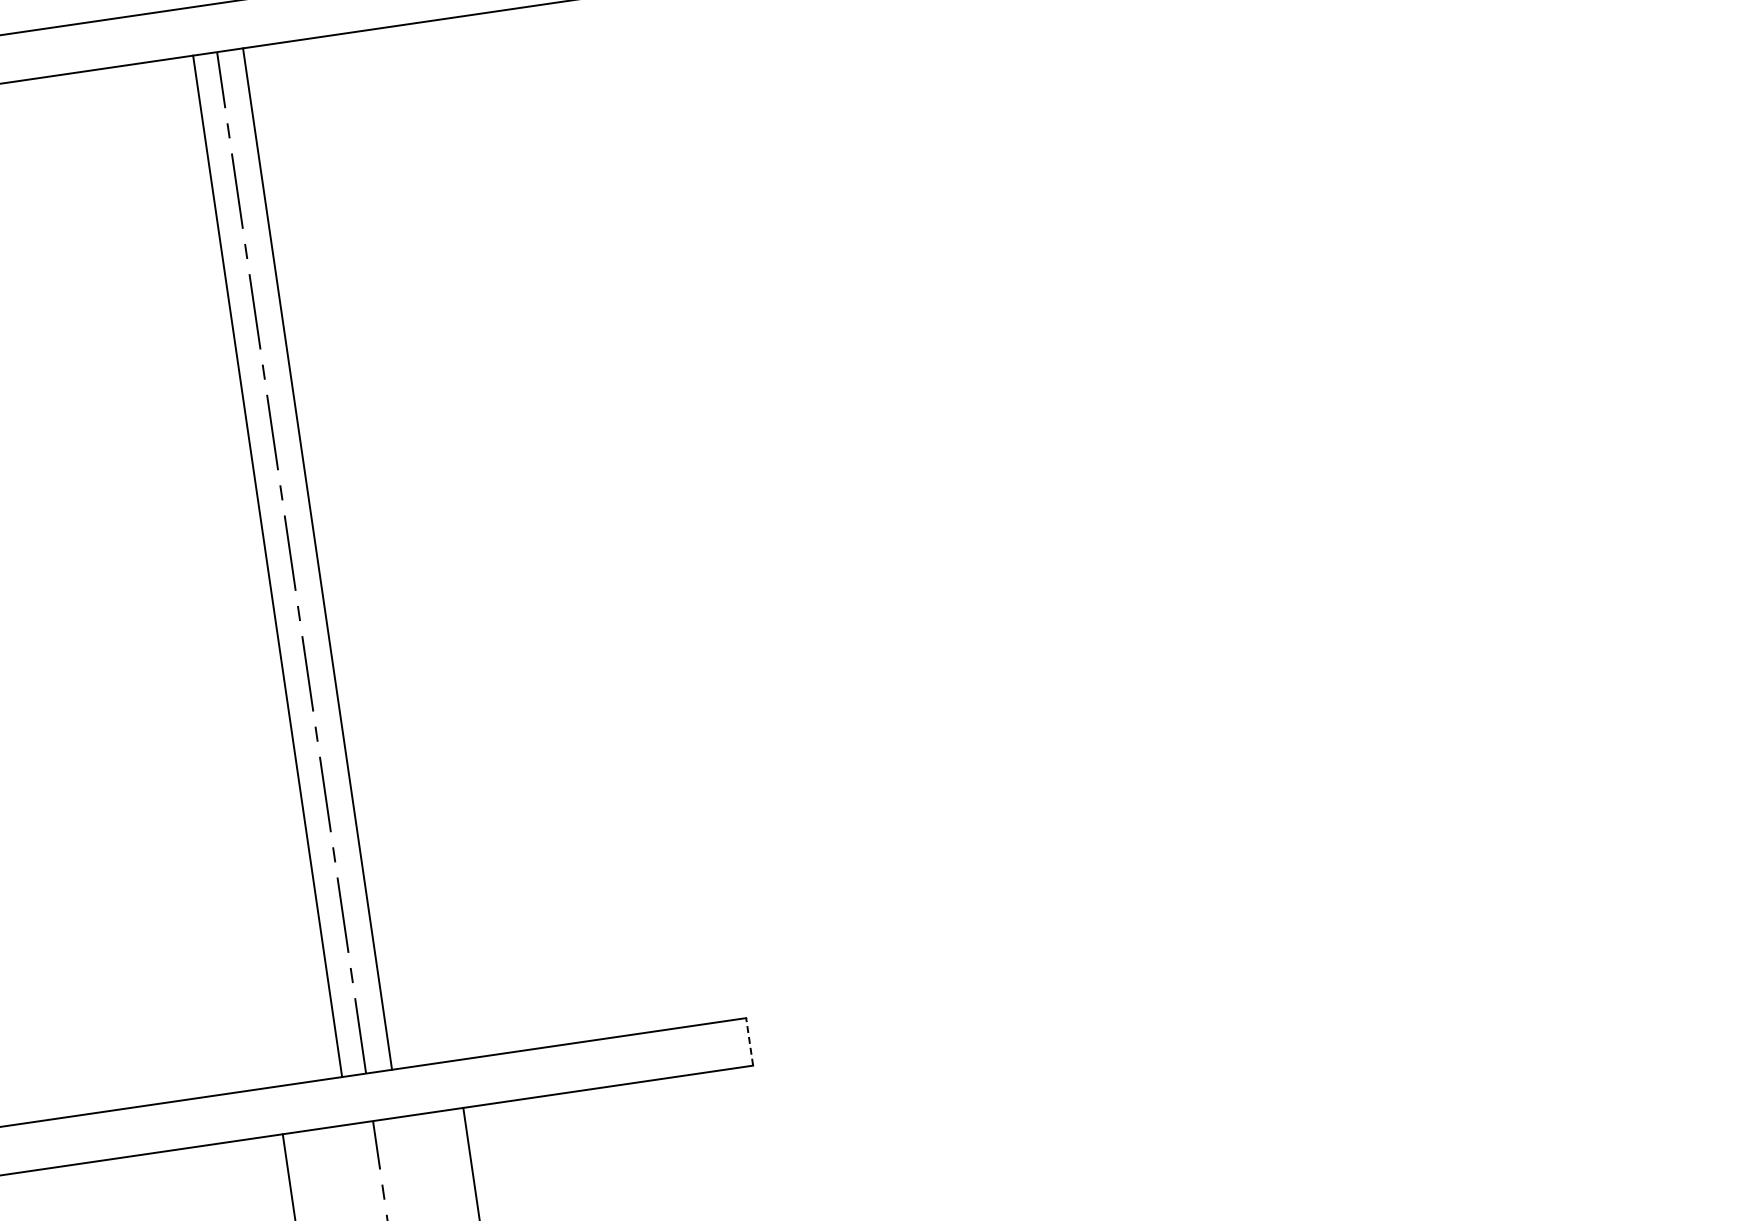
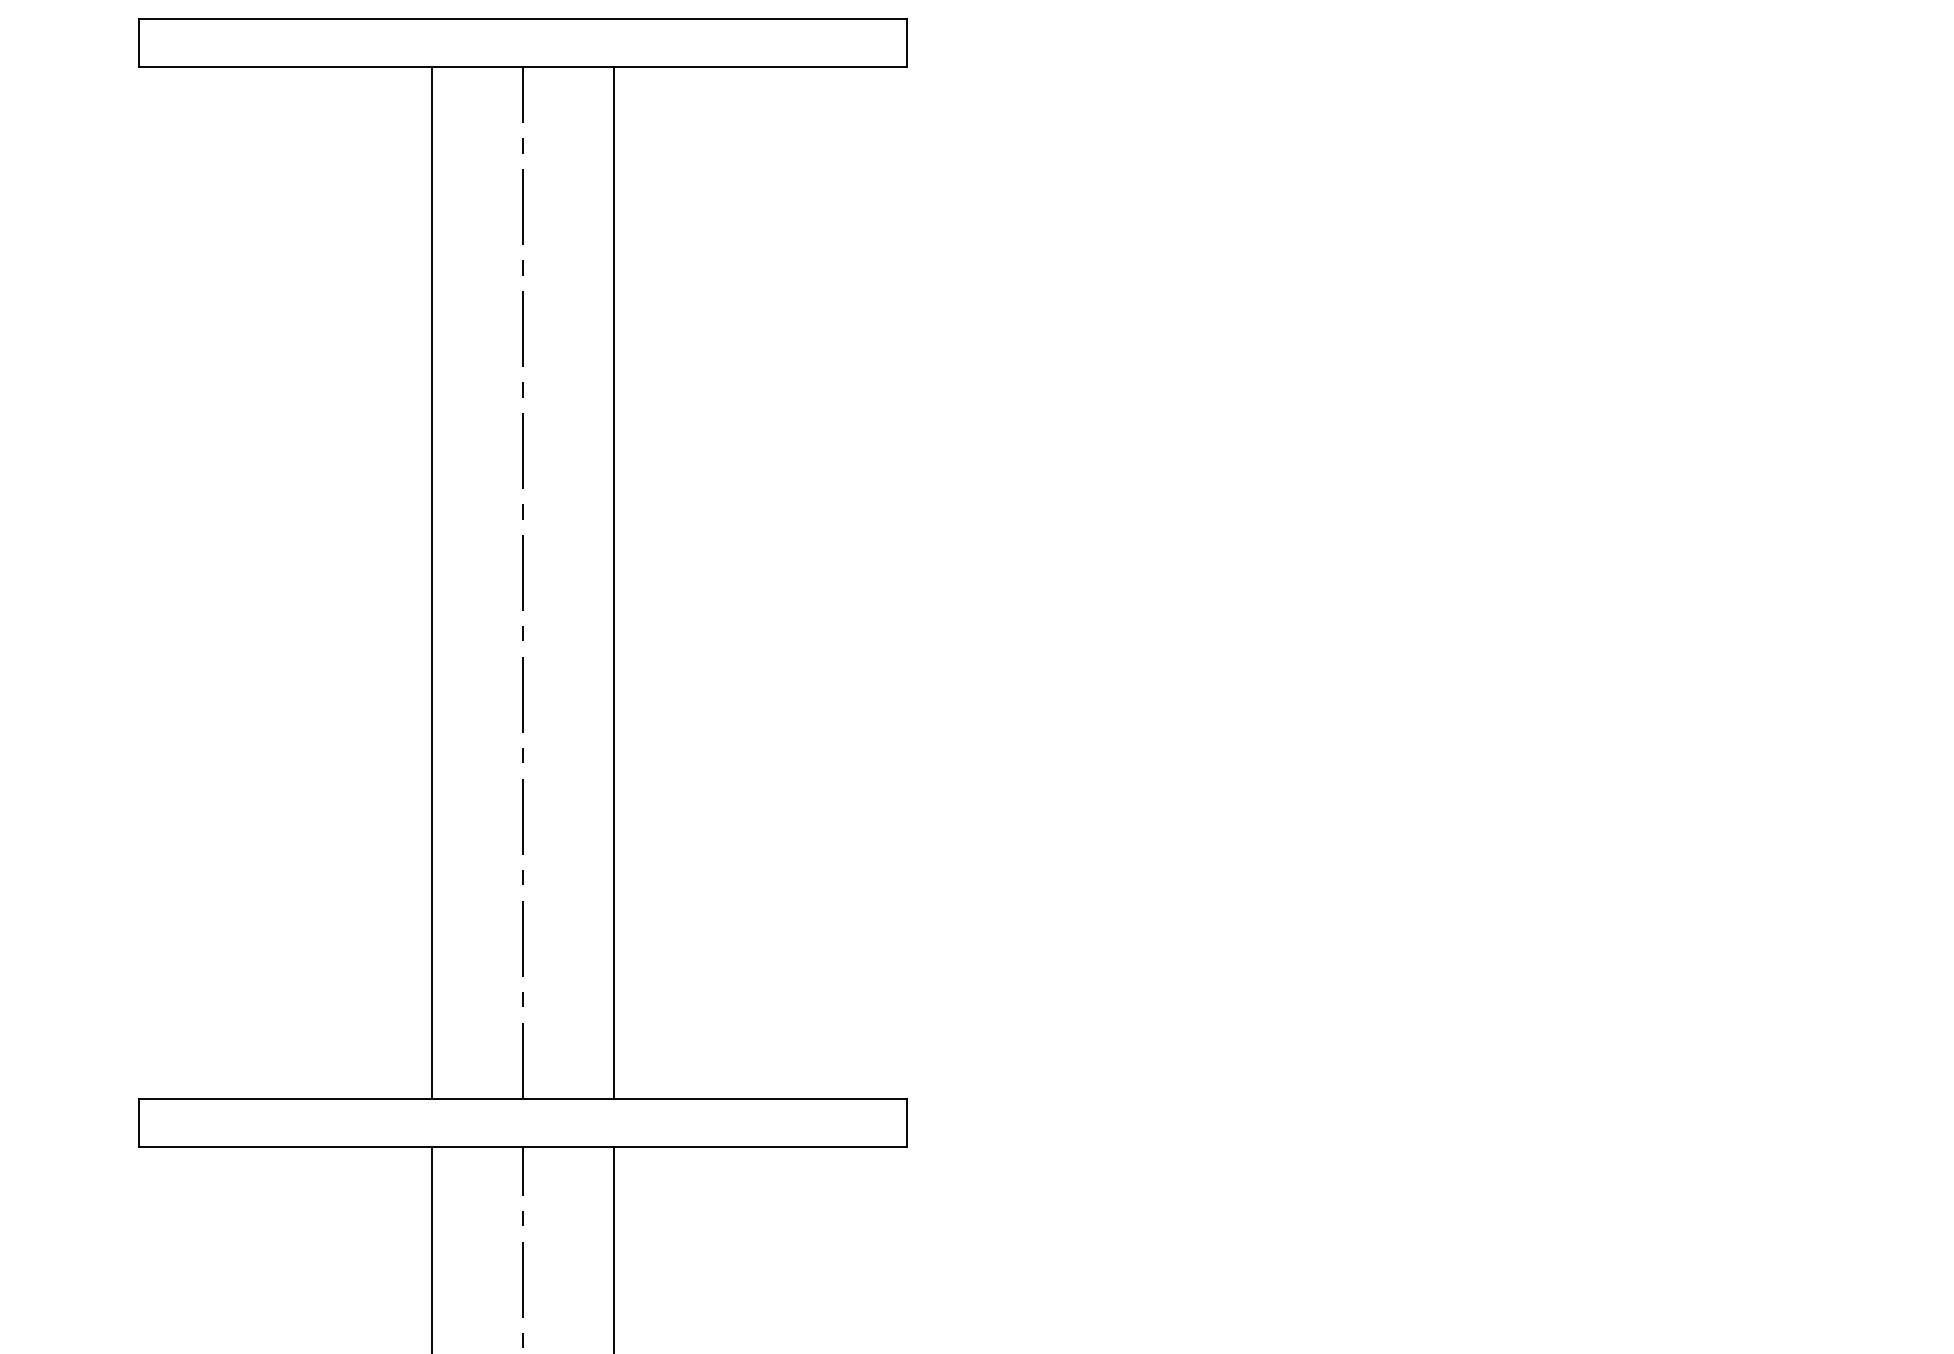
line: (317, 558) -> (614, 582), moved
line: (267, 566) -> (431, 582), moved
line: (749, 1041) -> (907, 1122), dashed -> solid

